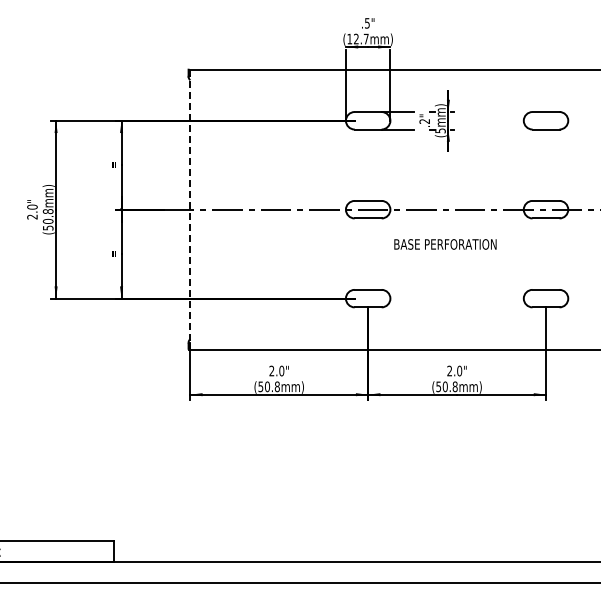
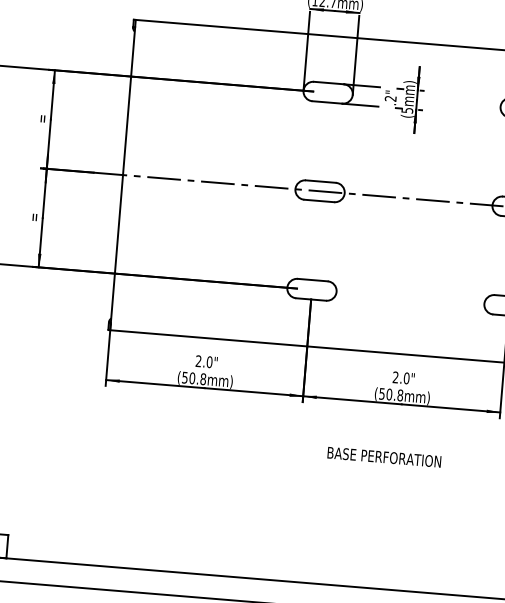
line: (190, 207) -> (123, 172), dashed -> solid
text: (445, 244) -> (384, 457), moved

